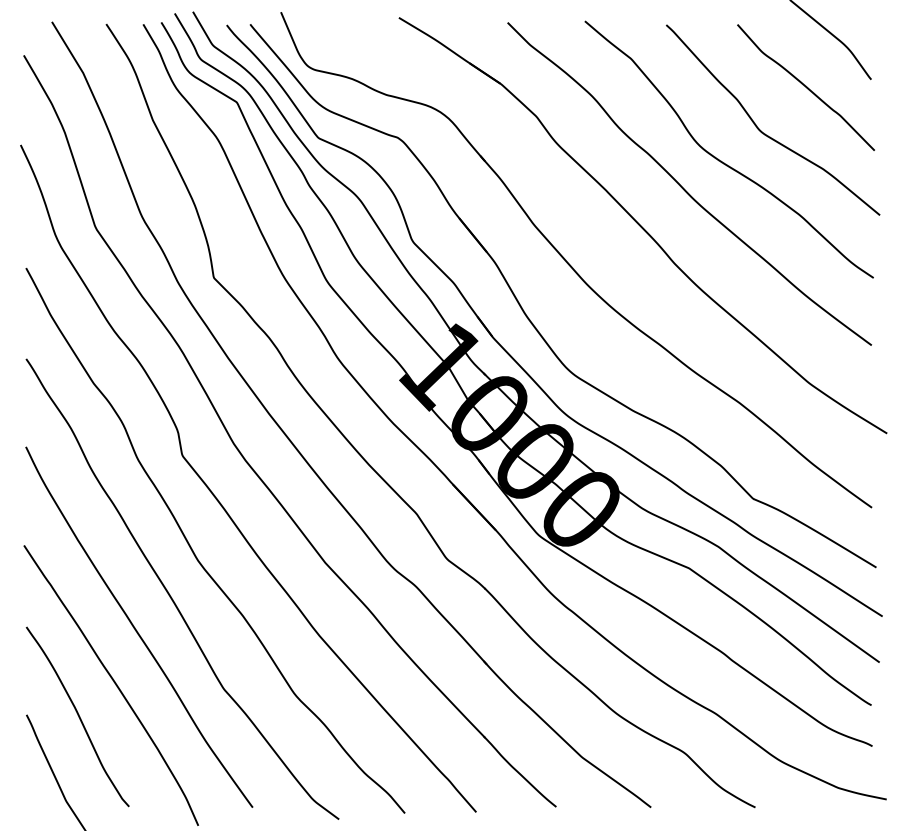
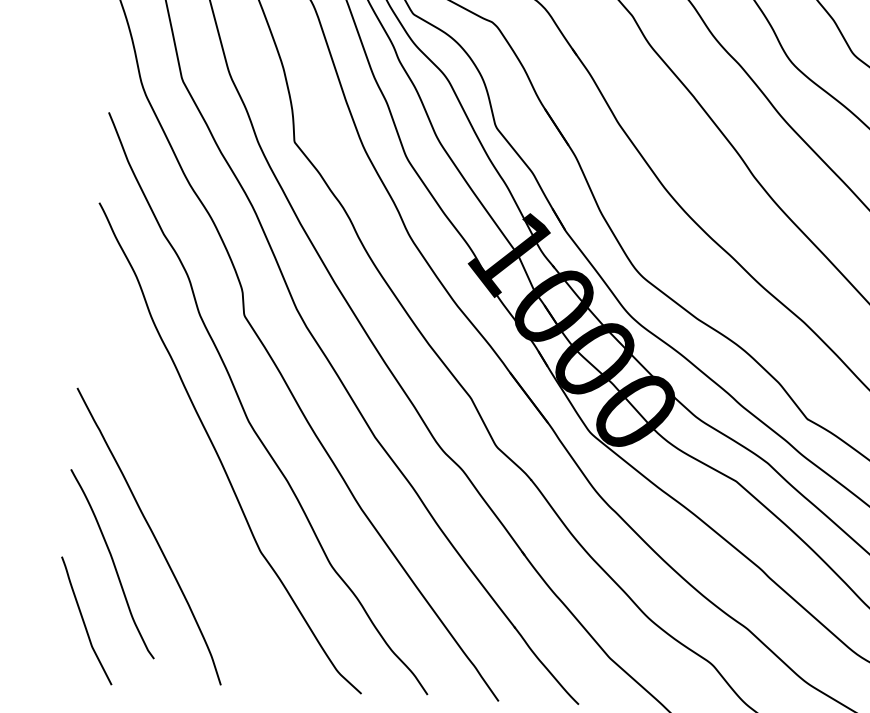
curve: (135, 627) -> (179, 481), removed

